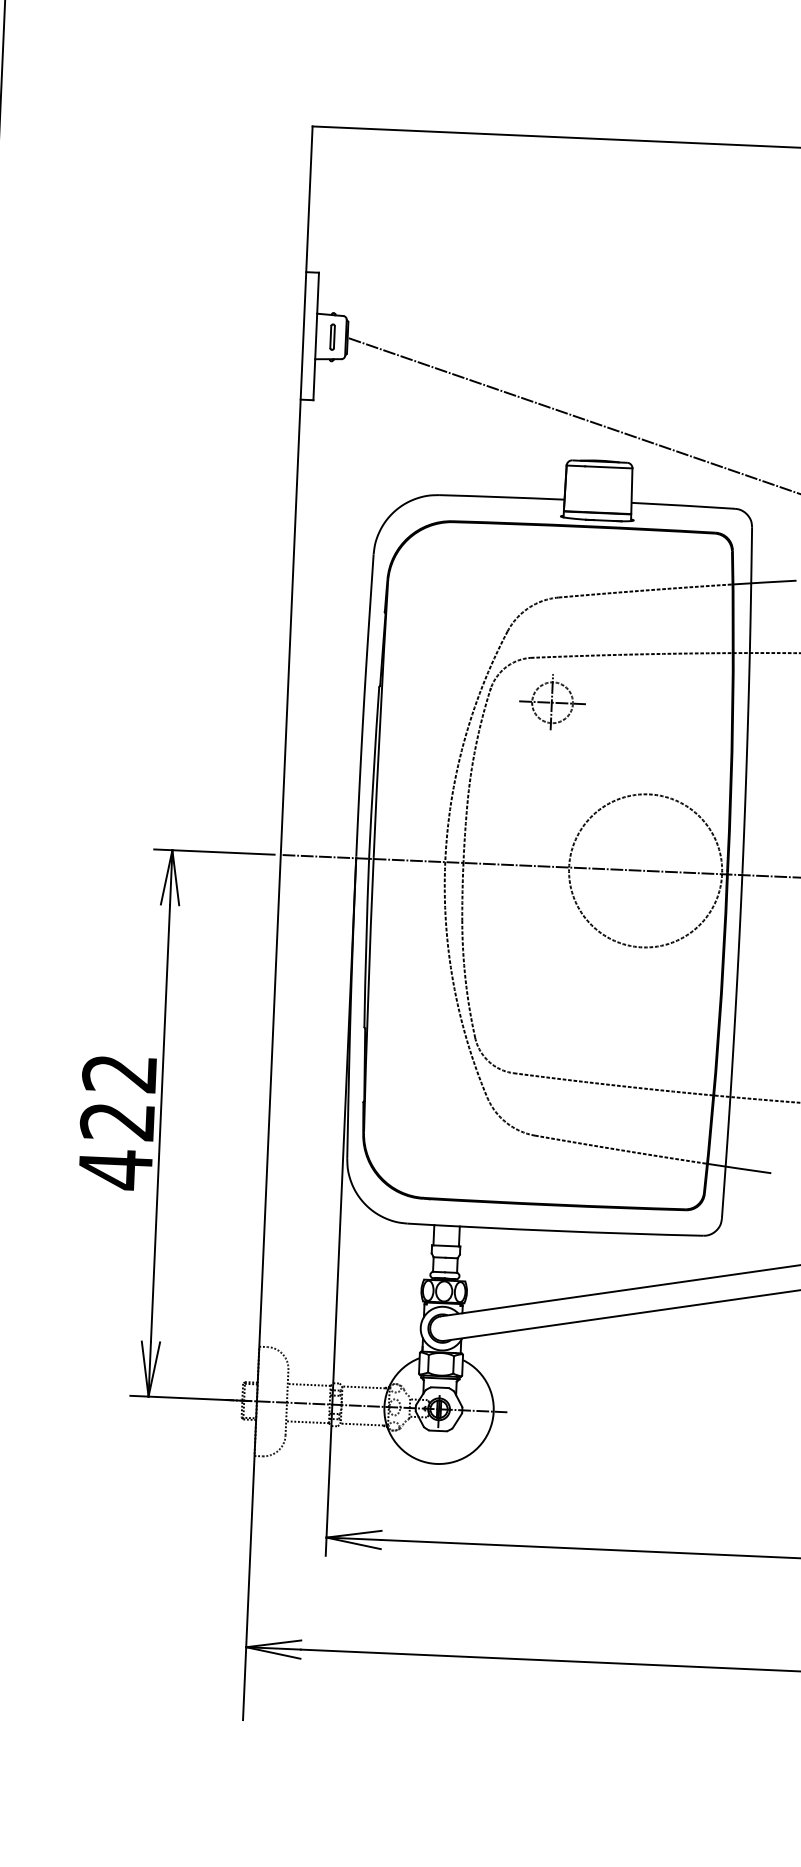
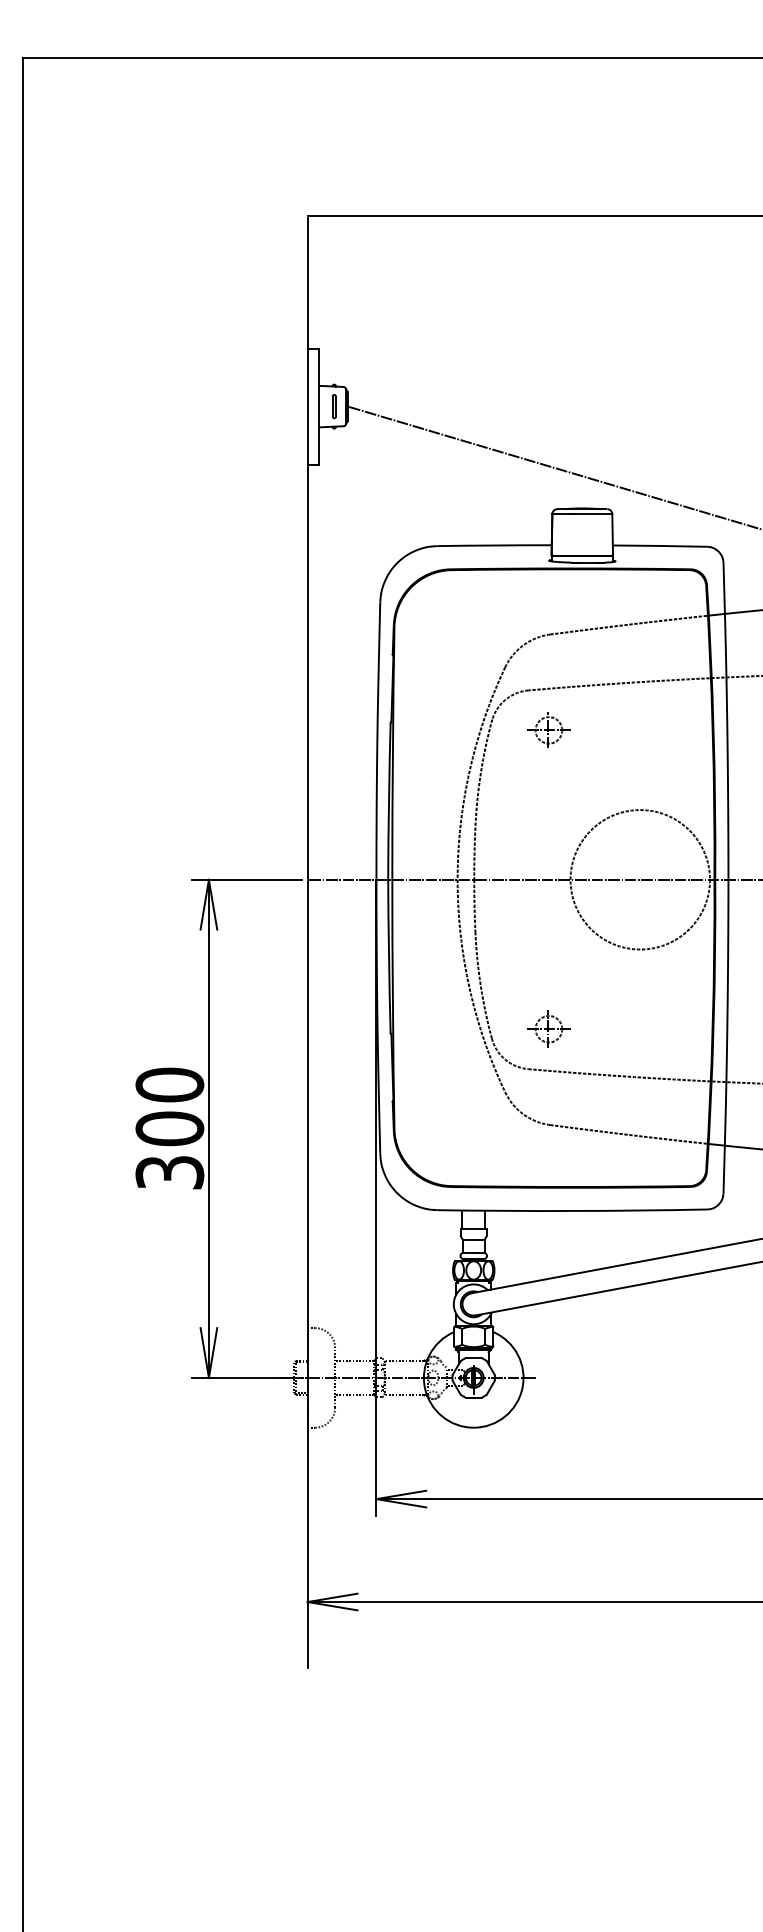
part: (552, 701) -> (548, 729), size x0.71
part: (537, 1029) -> (548, 1028), added
text: (117, 1122) -> (169, 1129), 422 -> 300

